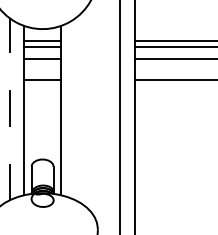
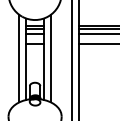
line: (10, 109) -> (19, 58), dashed -> solid
line: (76, 109) -> (51, 58), added

